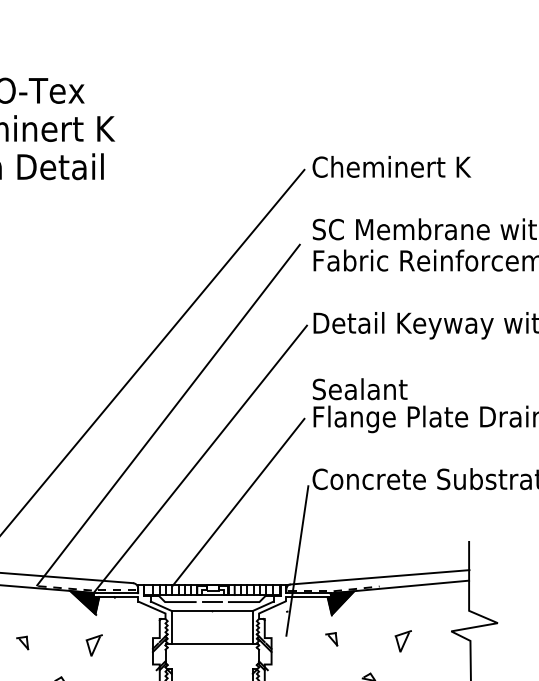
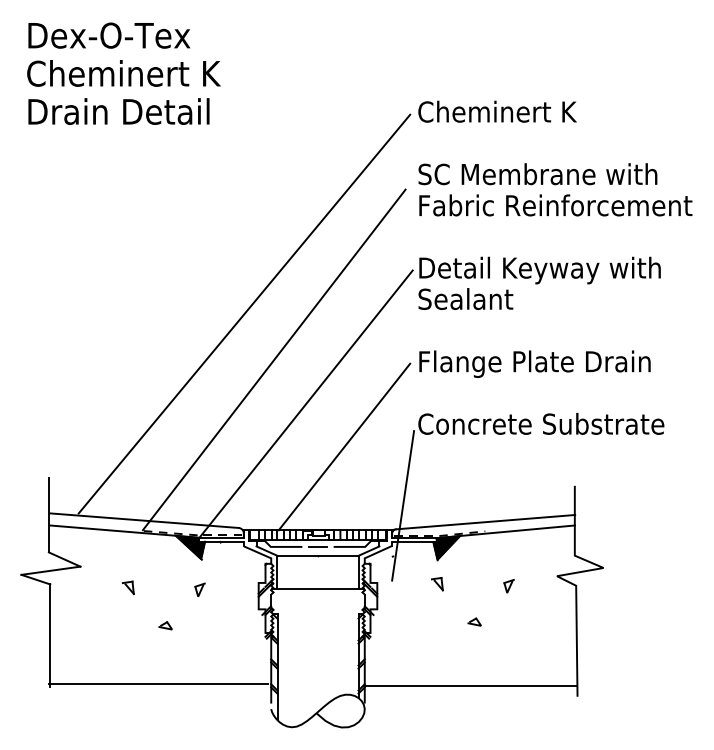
text: (359, 388) -> (465, 298), moved
part: (402, 641) -> (508, 586), size x0.62
part: (93, 644) -> (199, 589), size x0.62

